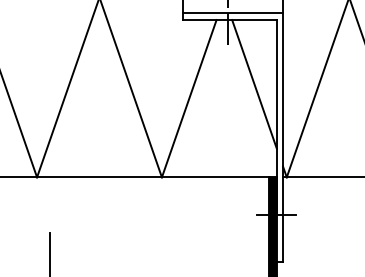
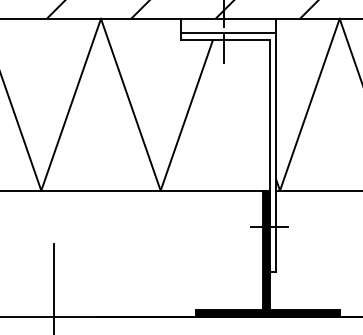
line: (253, 84) -> (248, 101), removed

